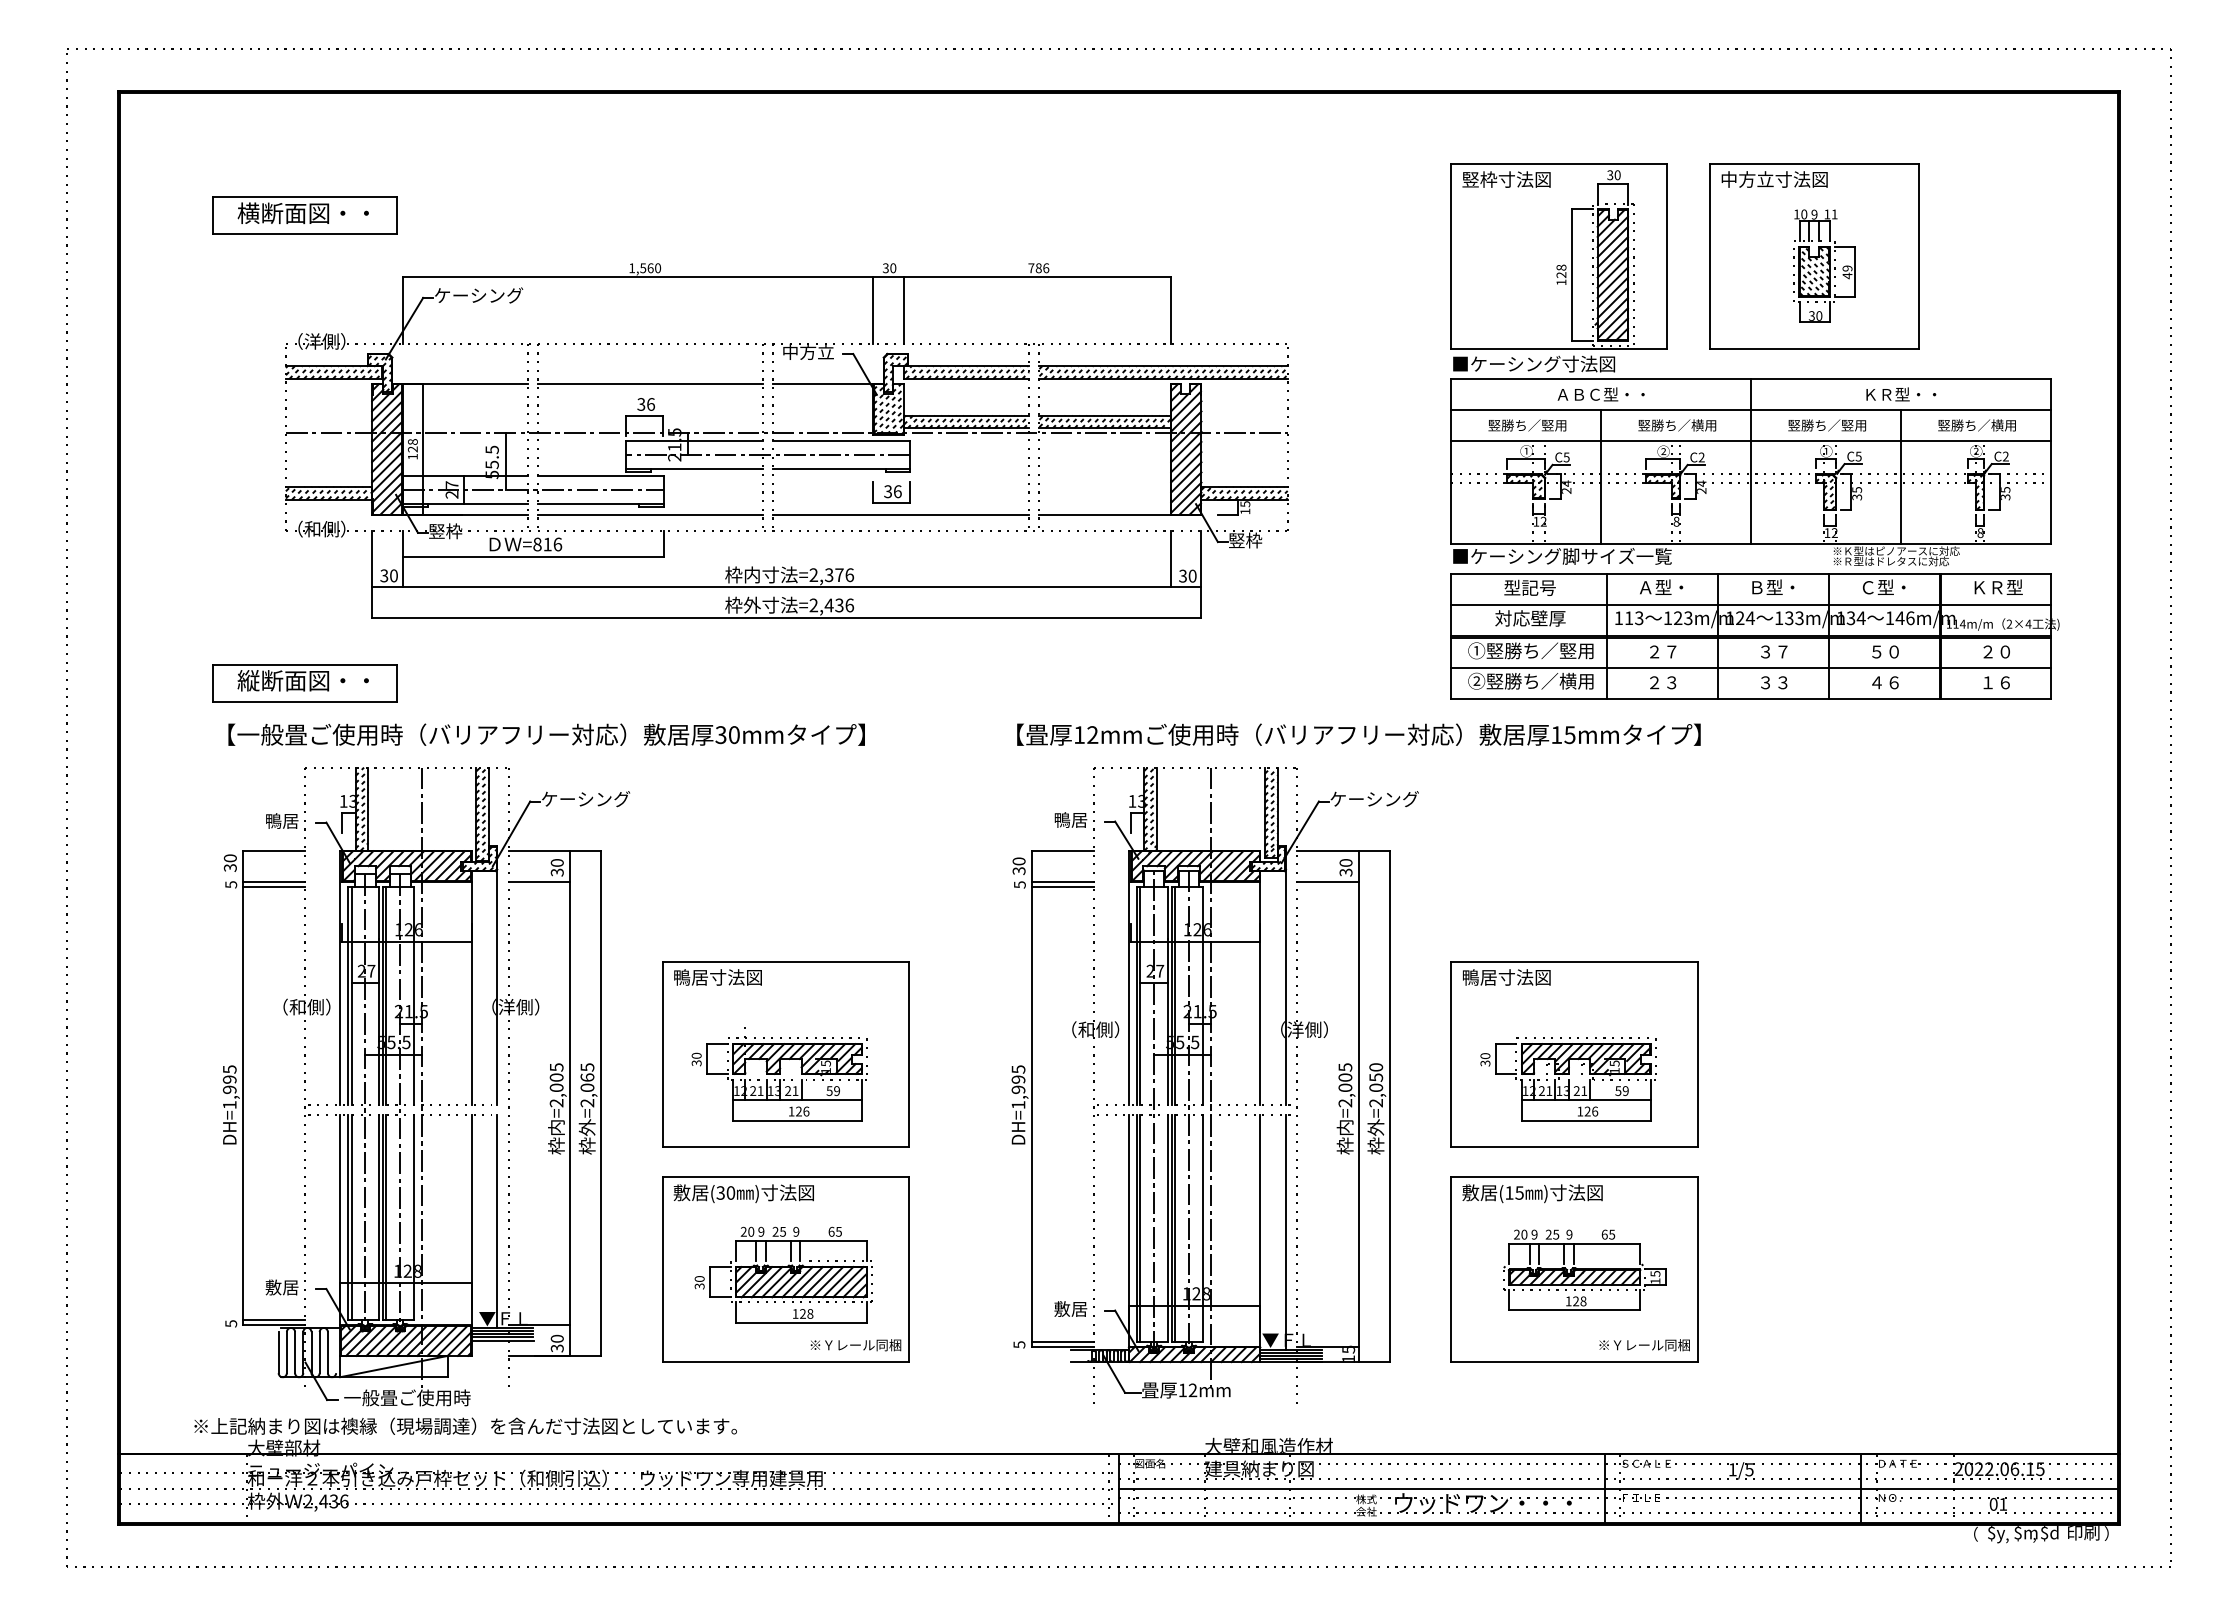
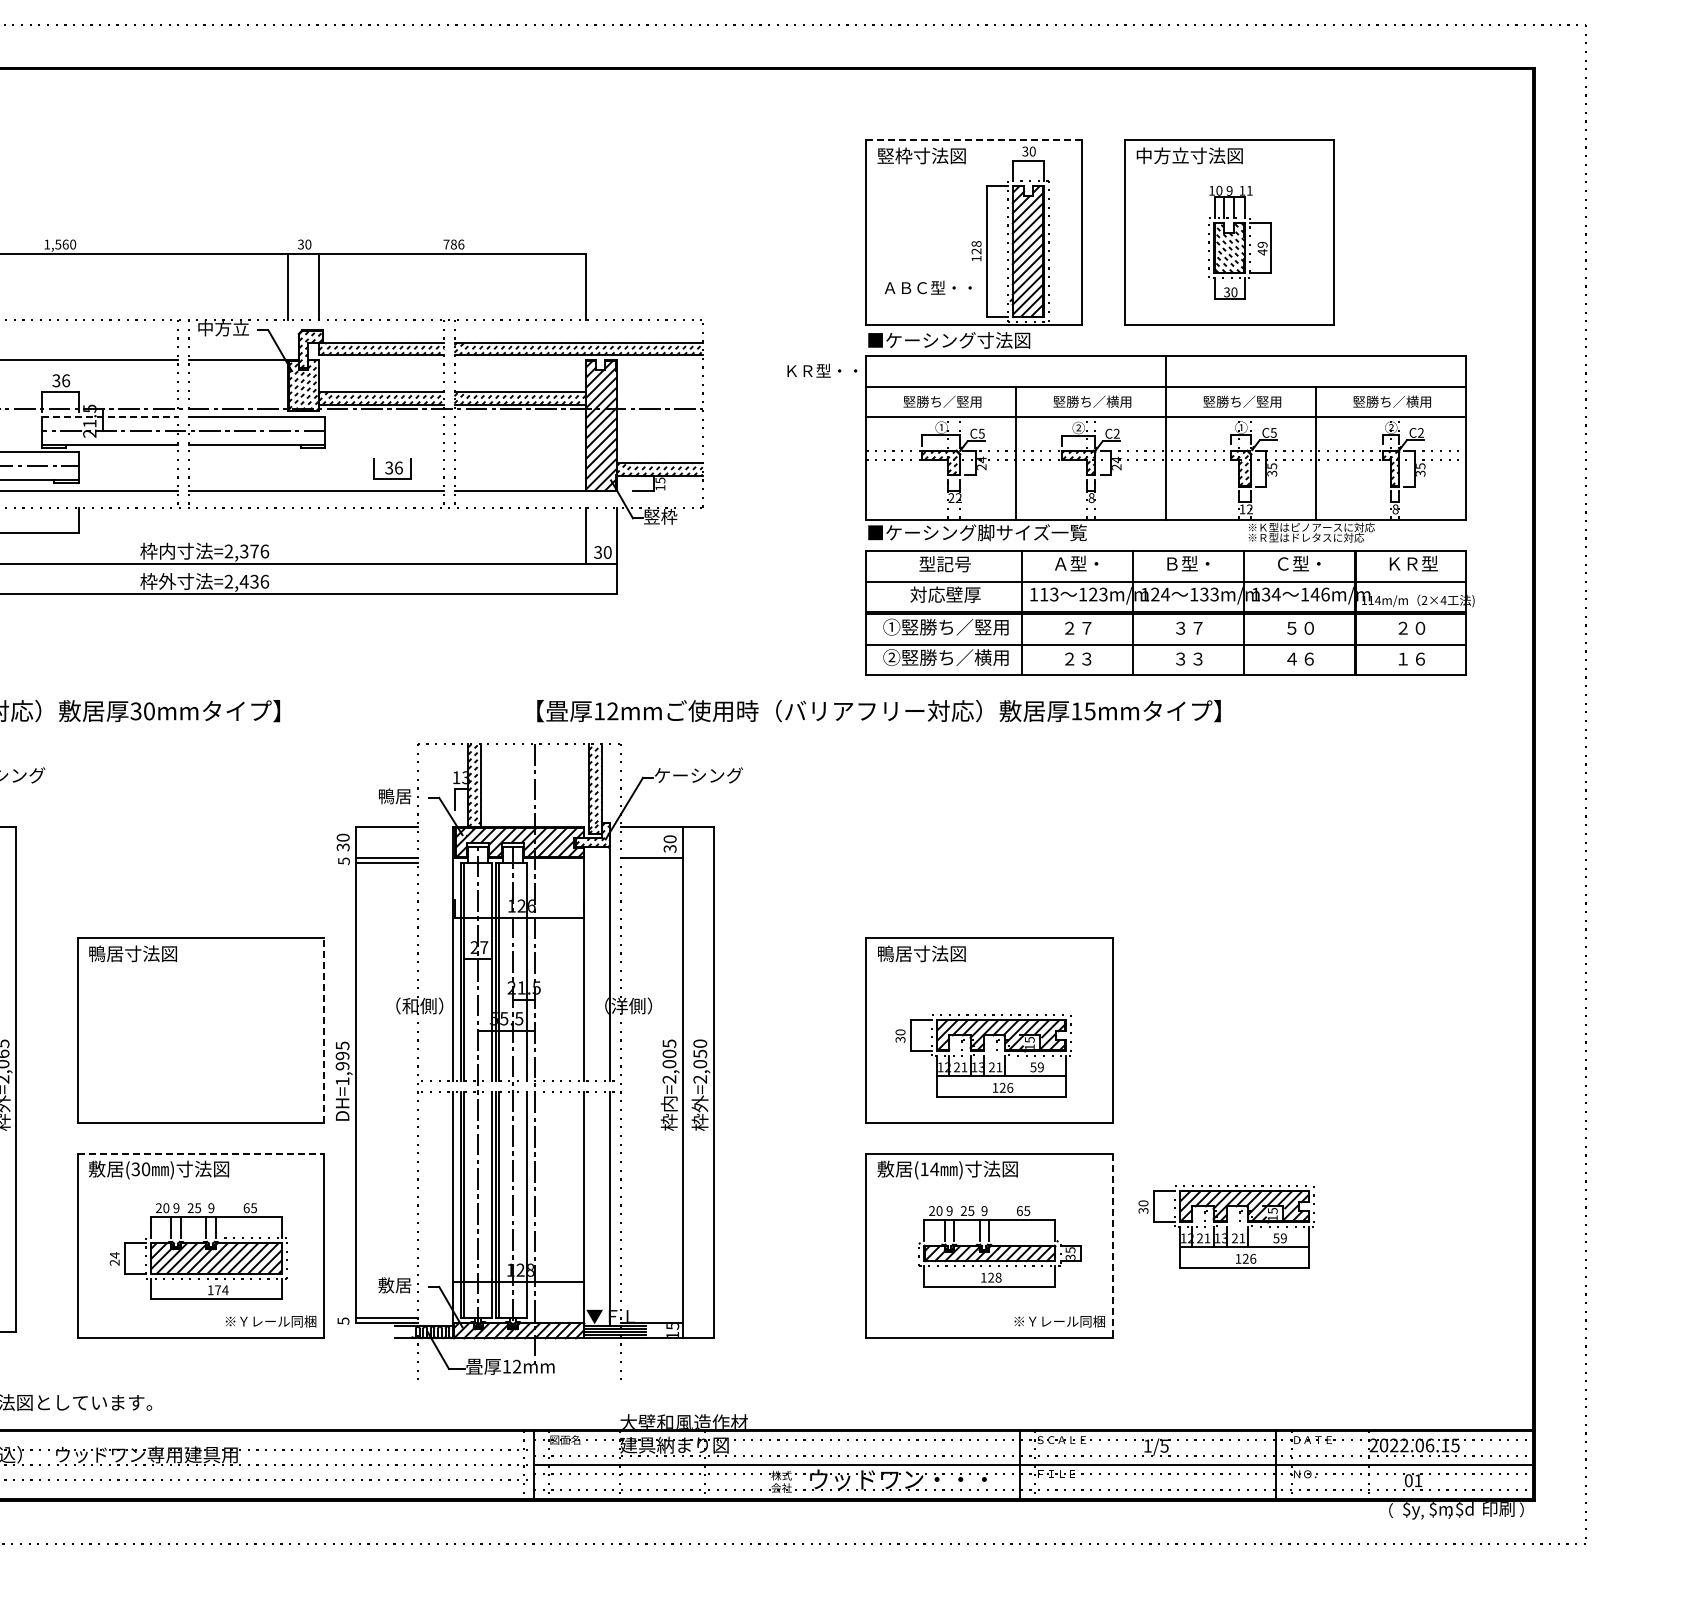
line: (1559, 163) -> (974, 139), solid -> dashed
text: (1600, 394) -> (927, 287), moved
text: (1901, 394) -> (822, 370), moved
line: (695, 441) -> (110, 417), solid -> dashed
part: (891, 492) -> (392, 468), moved
text: (1536, 521) -> (951, 497), 12 -> 22
text: (1358, 734) -> (878, 710), moved
line: (908, 1053) -> (323, 1029), solid -> dashed
part: (779, 1074) -> (194, 1050), removed
part: (1214, 1085) -> (538, 1061), moved
line: (786, 1177) -> (201, 1153), solid -> dashed
text: (1519, 1192) -> (934, 1168), (15 -> (14
part: (1811, 1250) -> (1226, 1226), added
line: (1697, 1270) -> (1112, 1246), solid -> dashed
text: (1655, 1280) -> (1070, 1256), 15 -> 35
text: (699, 1282) -> (114, 1258), 30 -> 24
text: (806, 1313) -> (221, 1289), 128 -> 174

